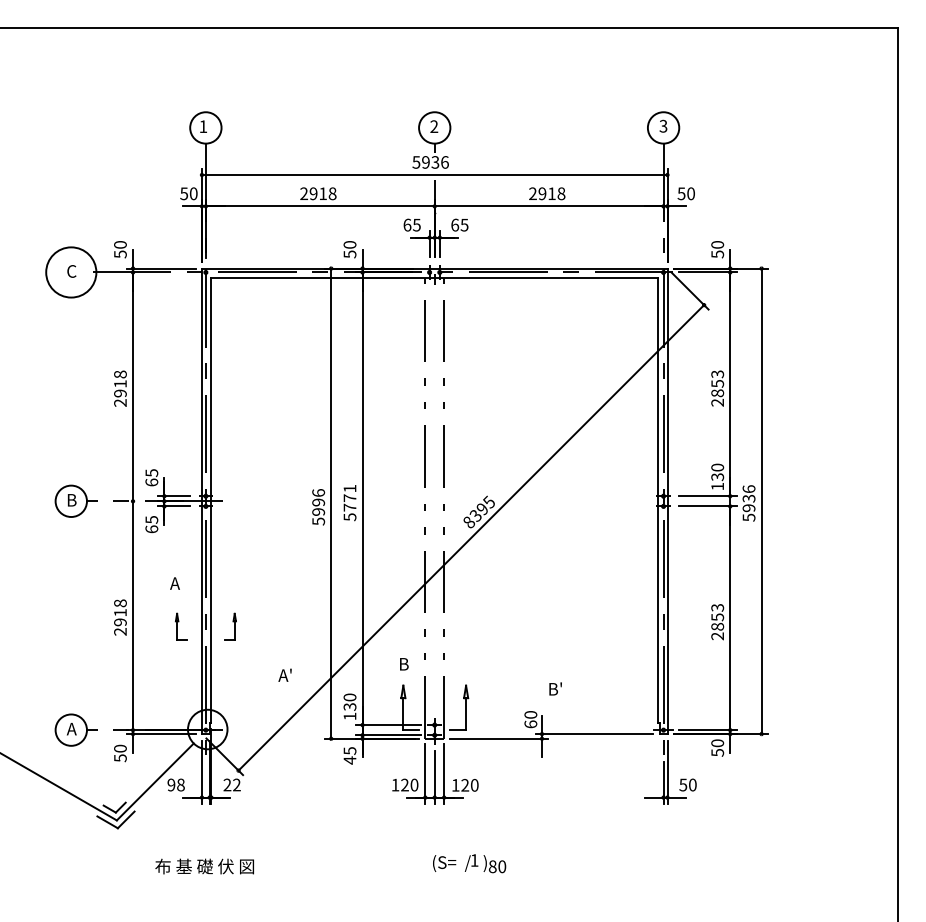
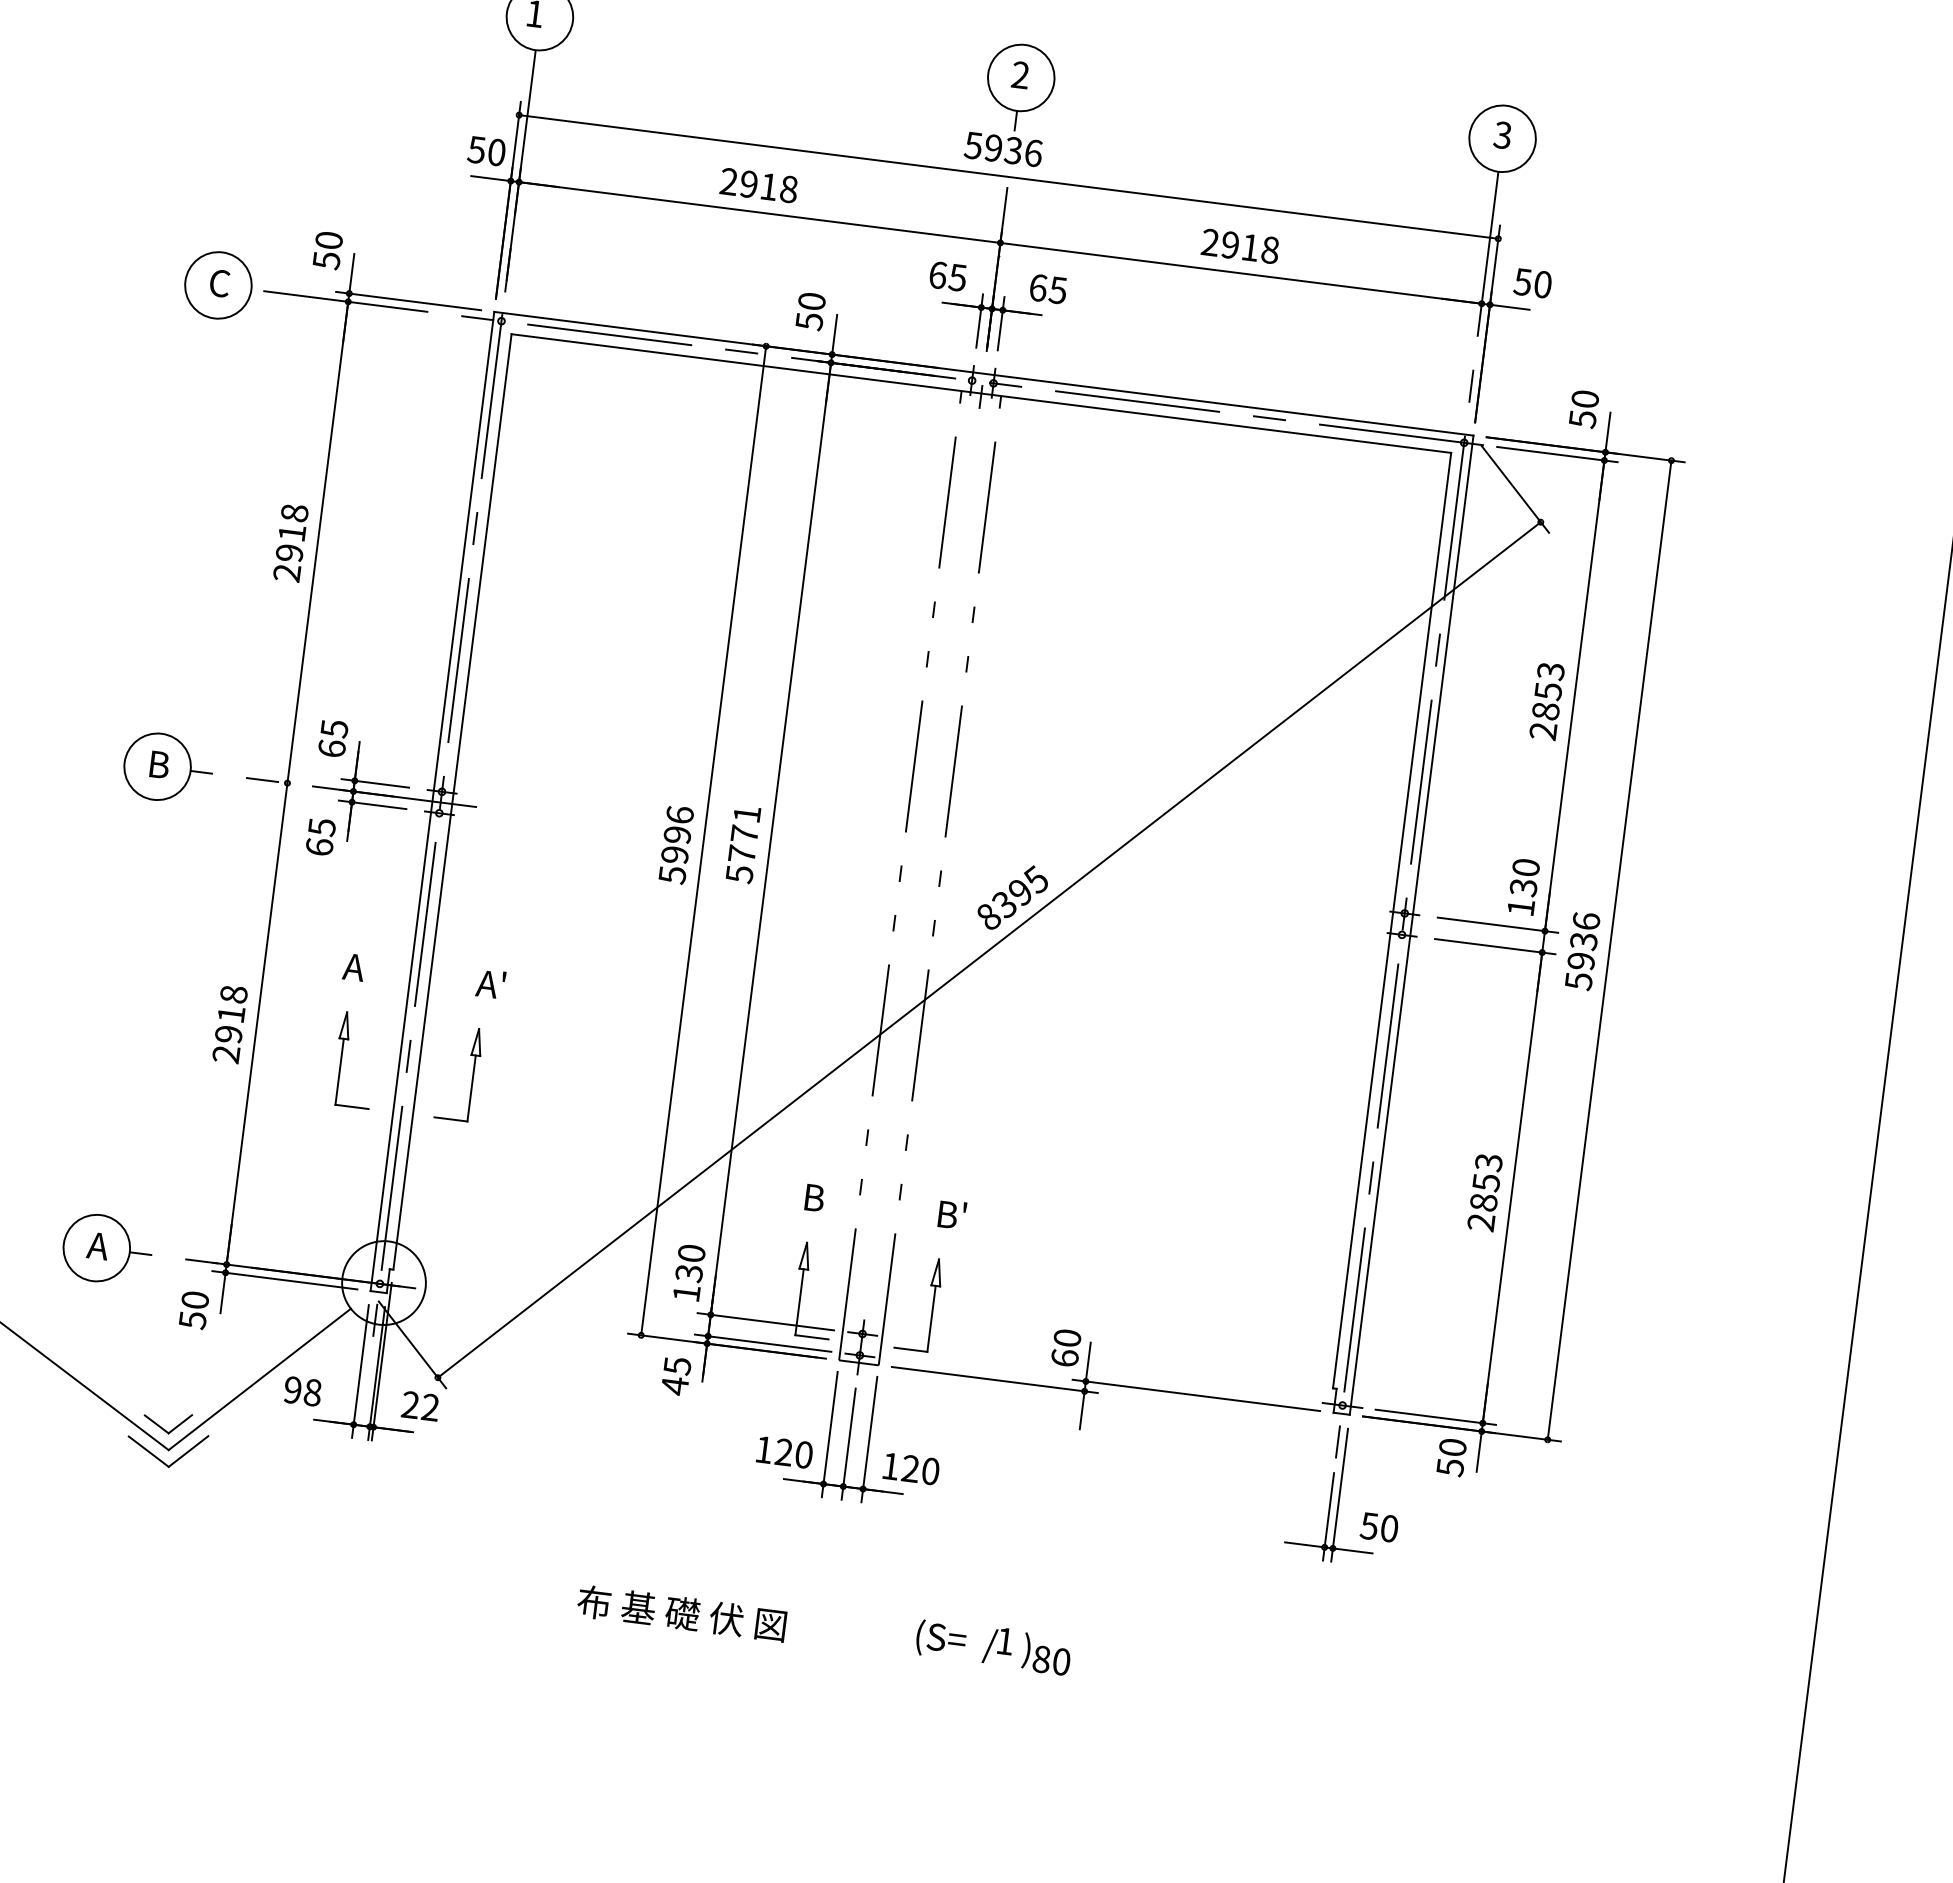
circle: (70, 272) -> (216, 285), size x0.62
part: (180, 626) -> (354, 1059), size x1.67
part: (230, 626) -> (459, 1072), size x1.67
text: (284, 674) -> (489, 982), moved
text: (555, 688) -> (952, 1213), moved
text: (469, 863) -> (993, 1646), moved
text: (204, 866) -> (681, 1613), moved

